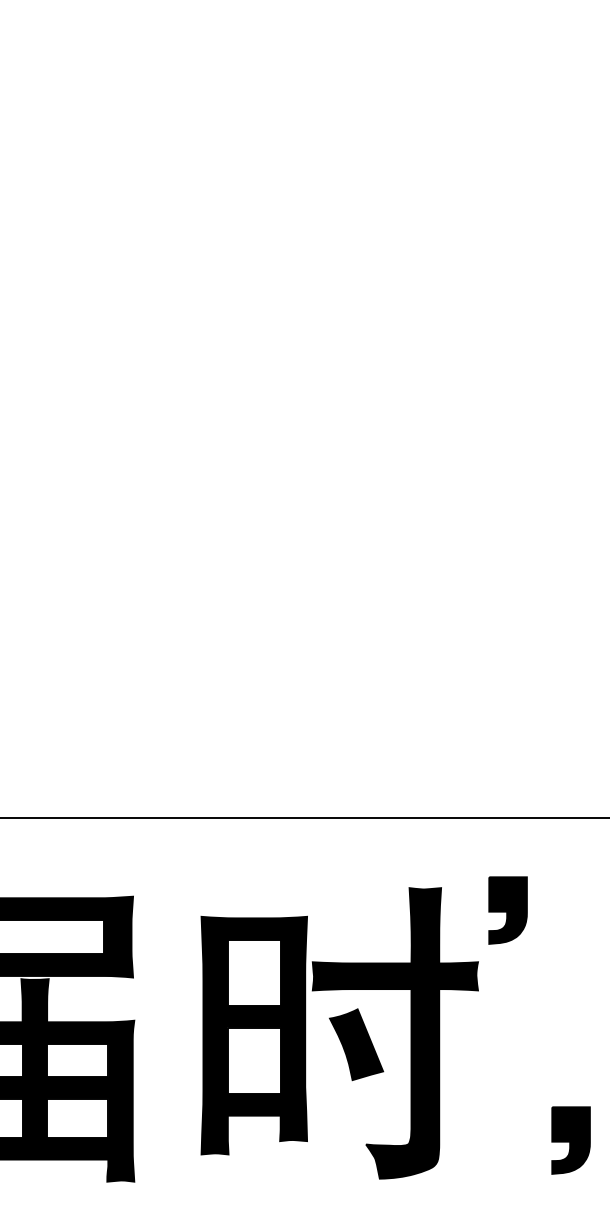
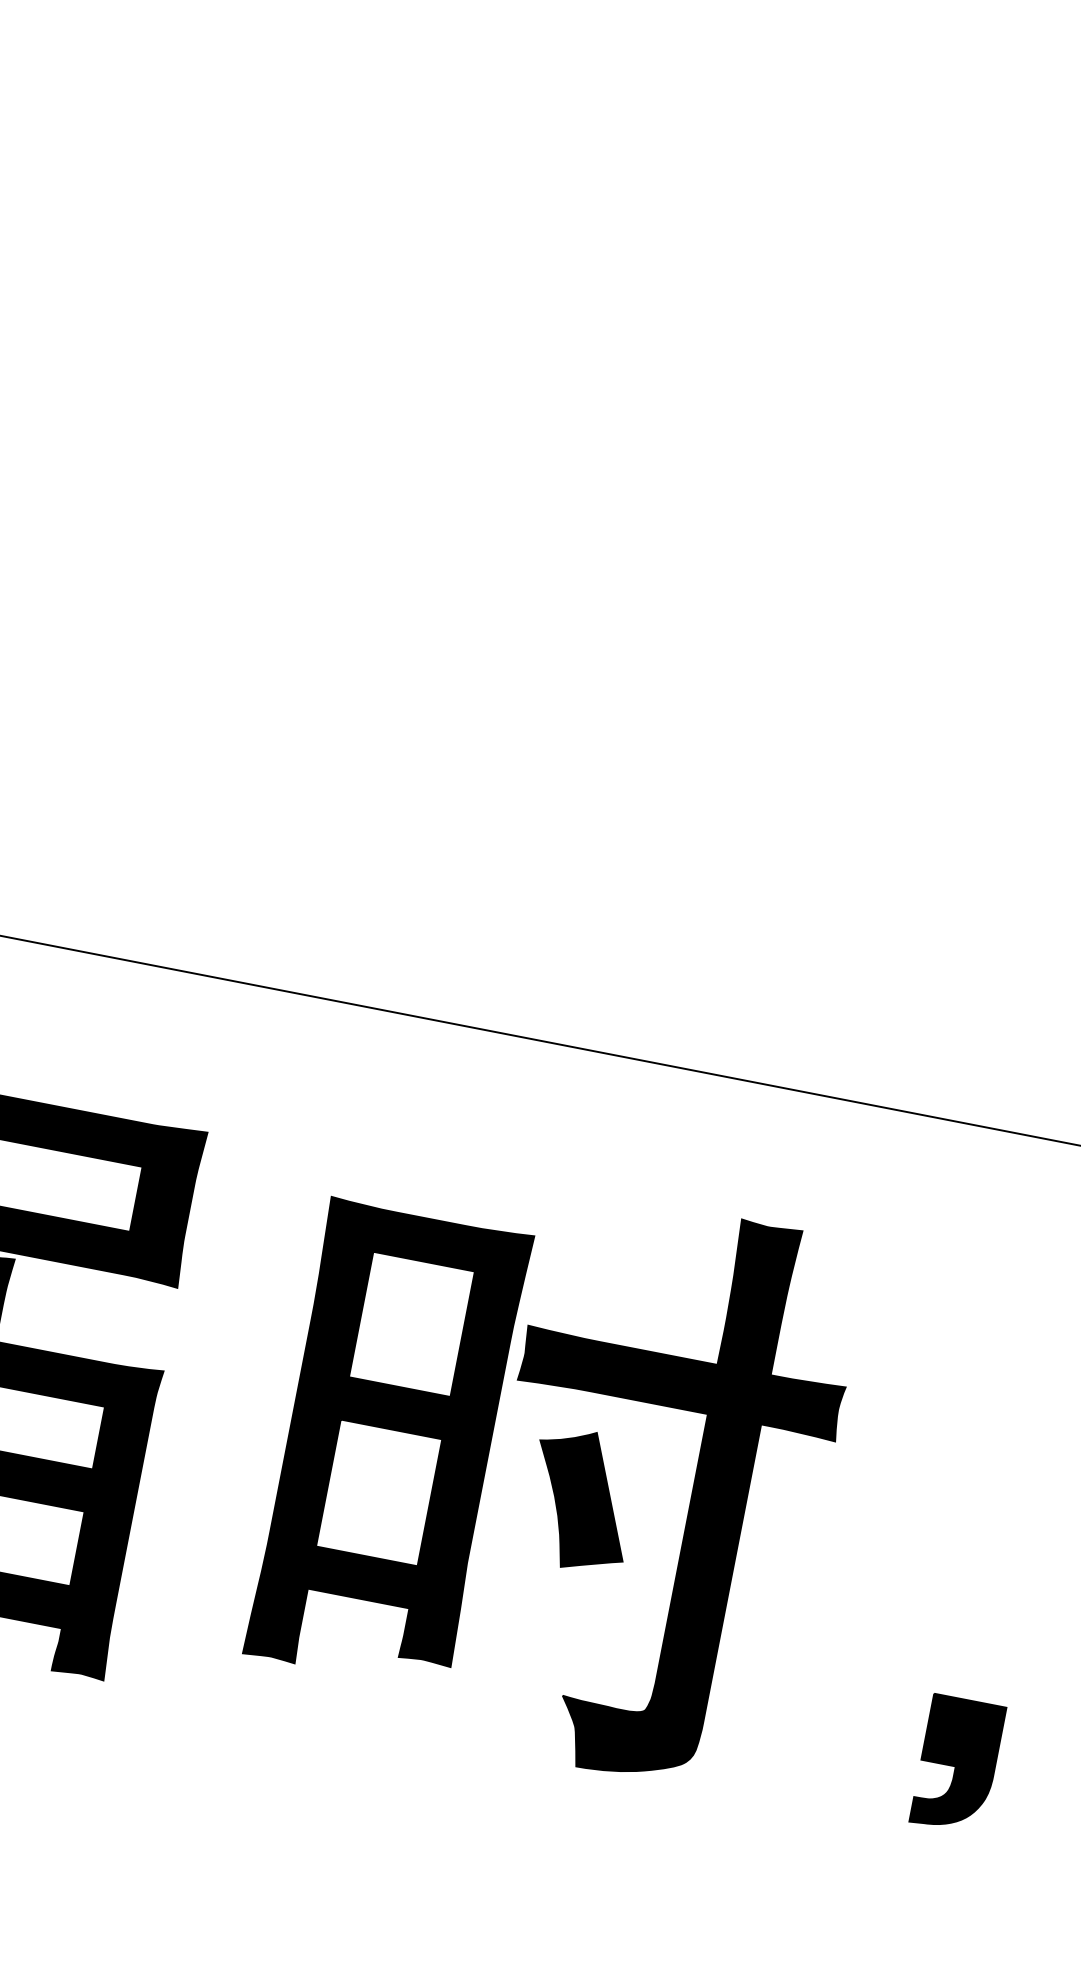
part: (507, 910) -> (921, 1298), removed

